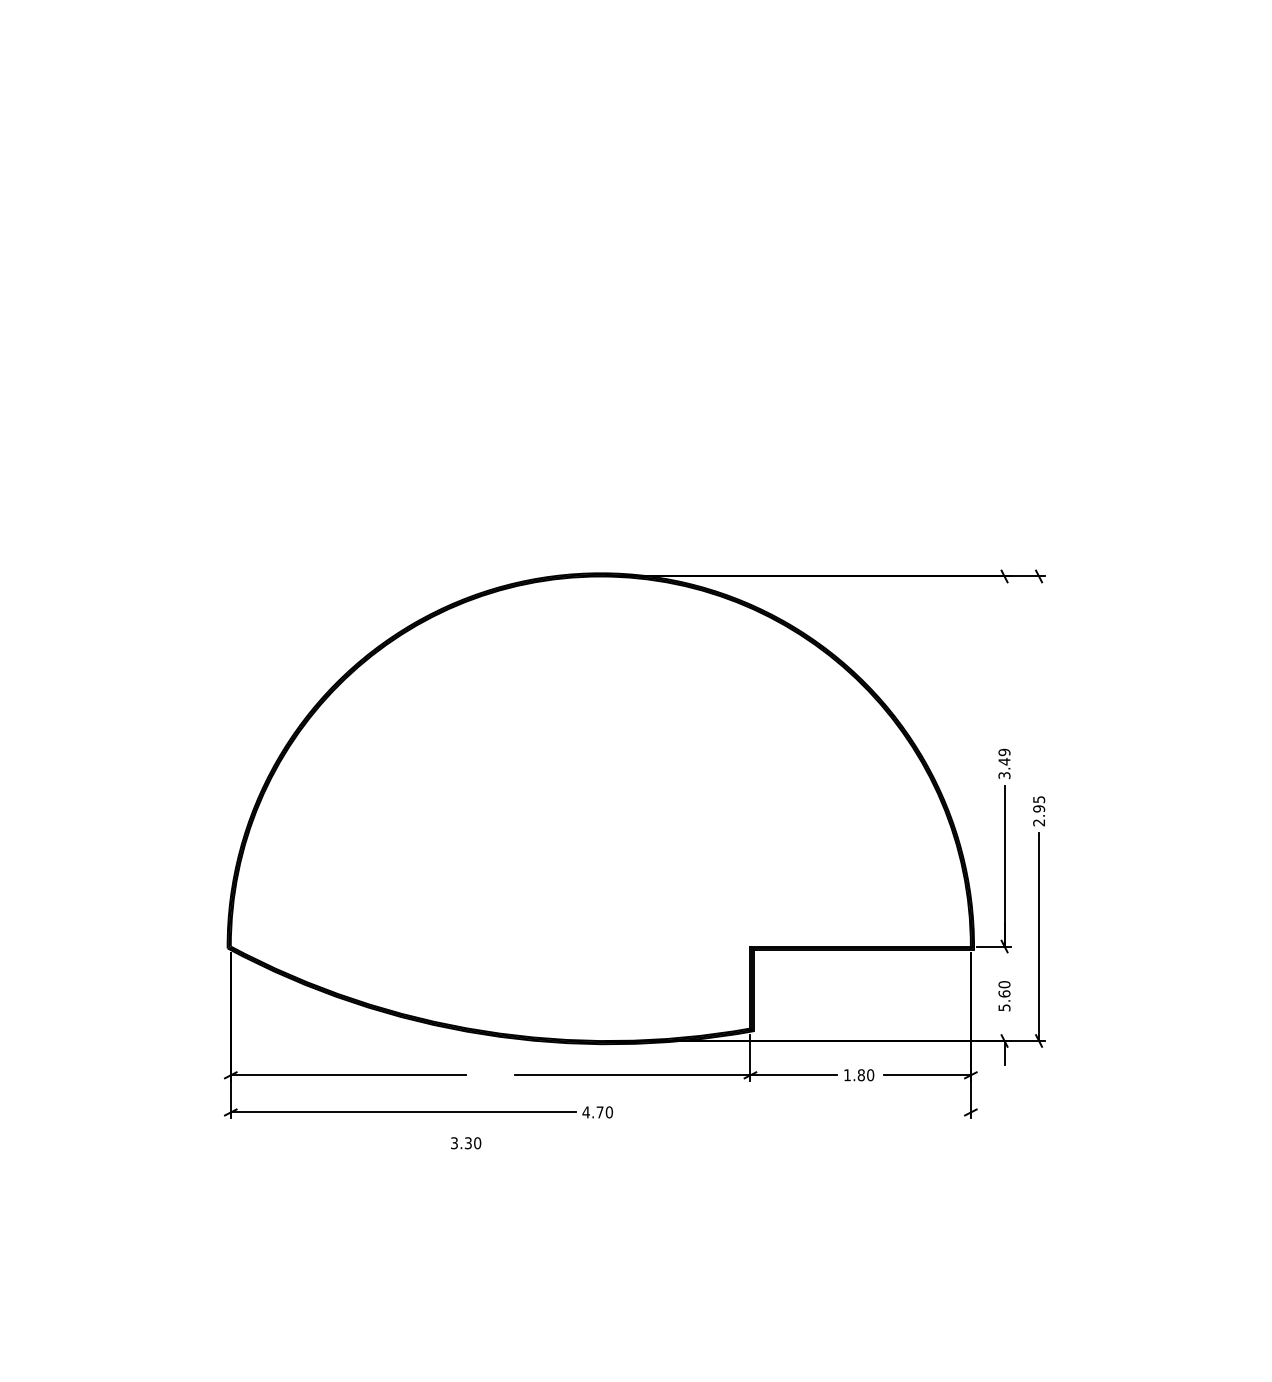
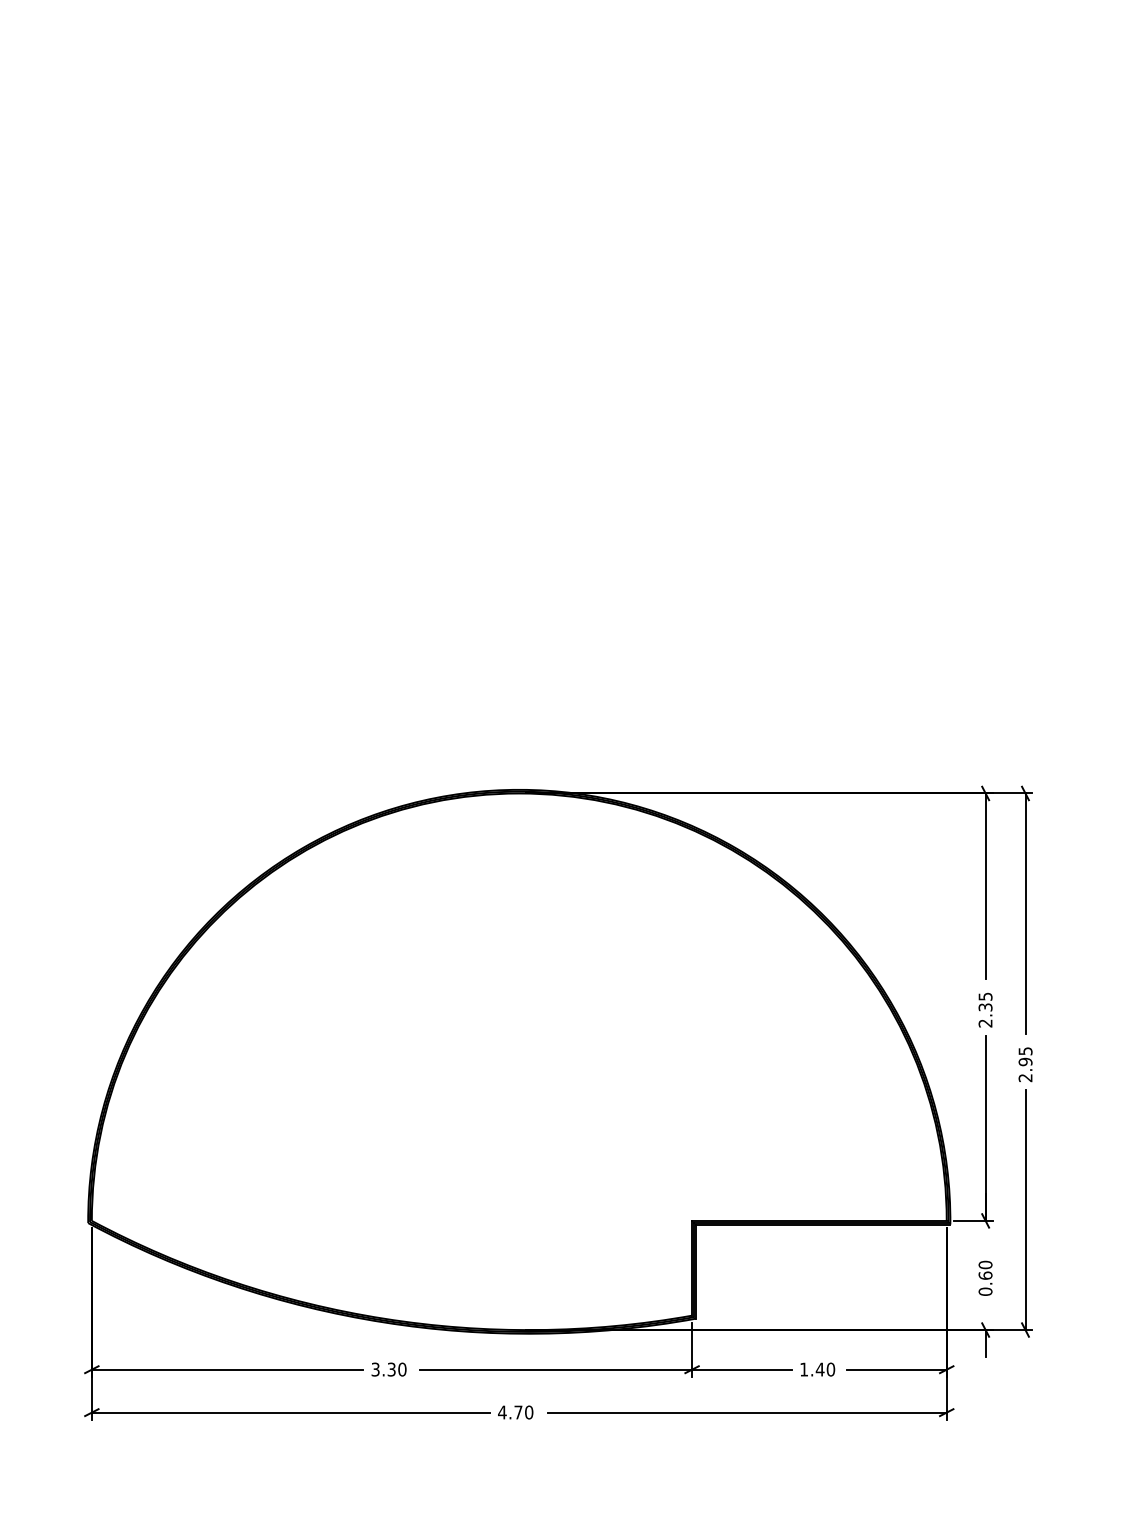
line: (1004, 656) -> (985, 885), added
line: (1039, 680) -> (1025, 913), added
text: (1004, 763) -> (985, 1009), 3.49 -> 2.35
text: (1004, 1007) -> (985, 1291), 5.60 -> 0.60
text: (861, 1075) -> (820, 1369), 1.80 -> 1.40
line: (797, 1112) -> (746, 1412), added
text: (466, 1143) -> (389, 1369), moved

